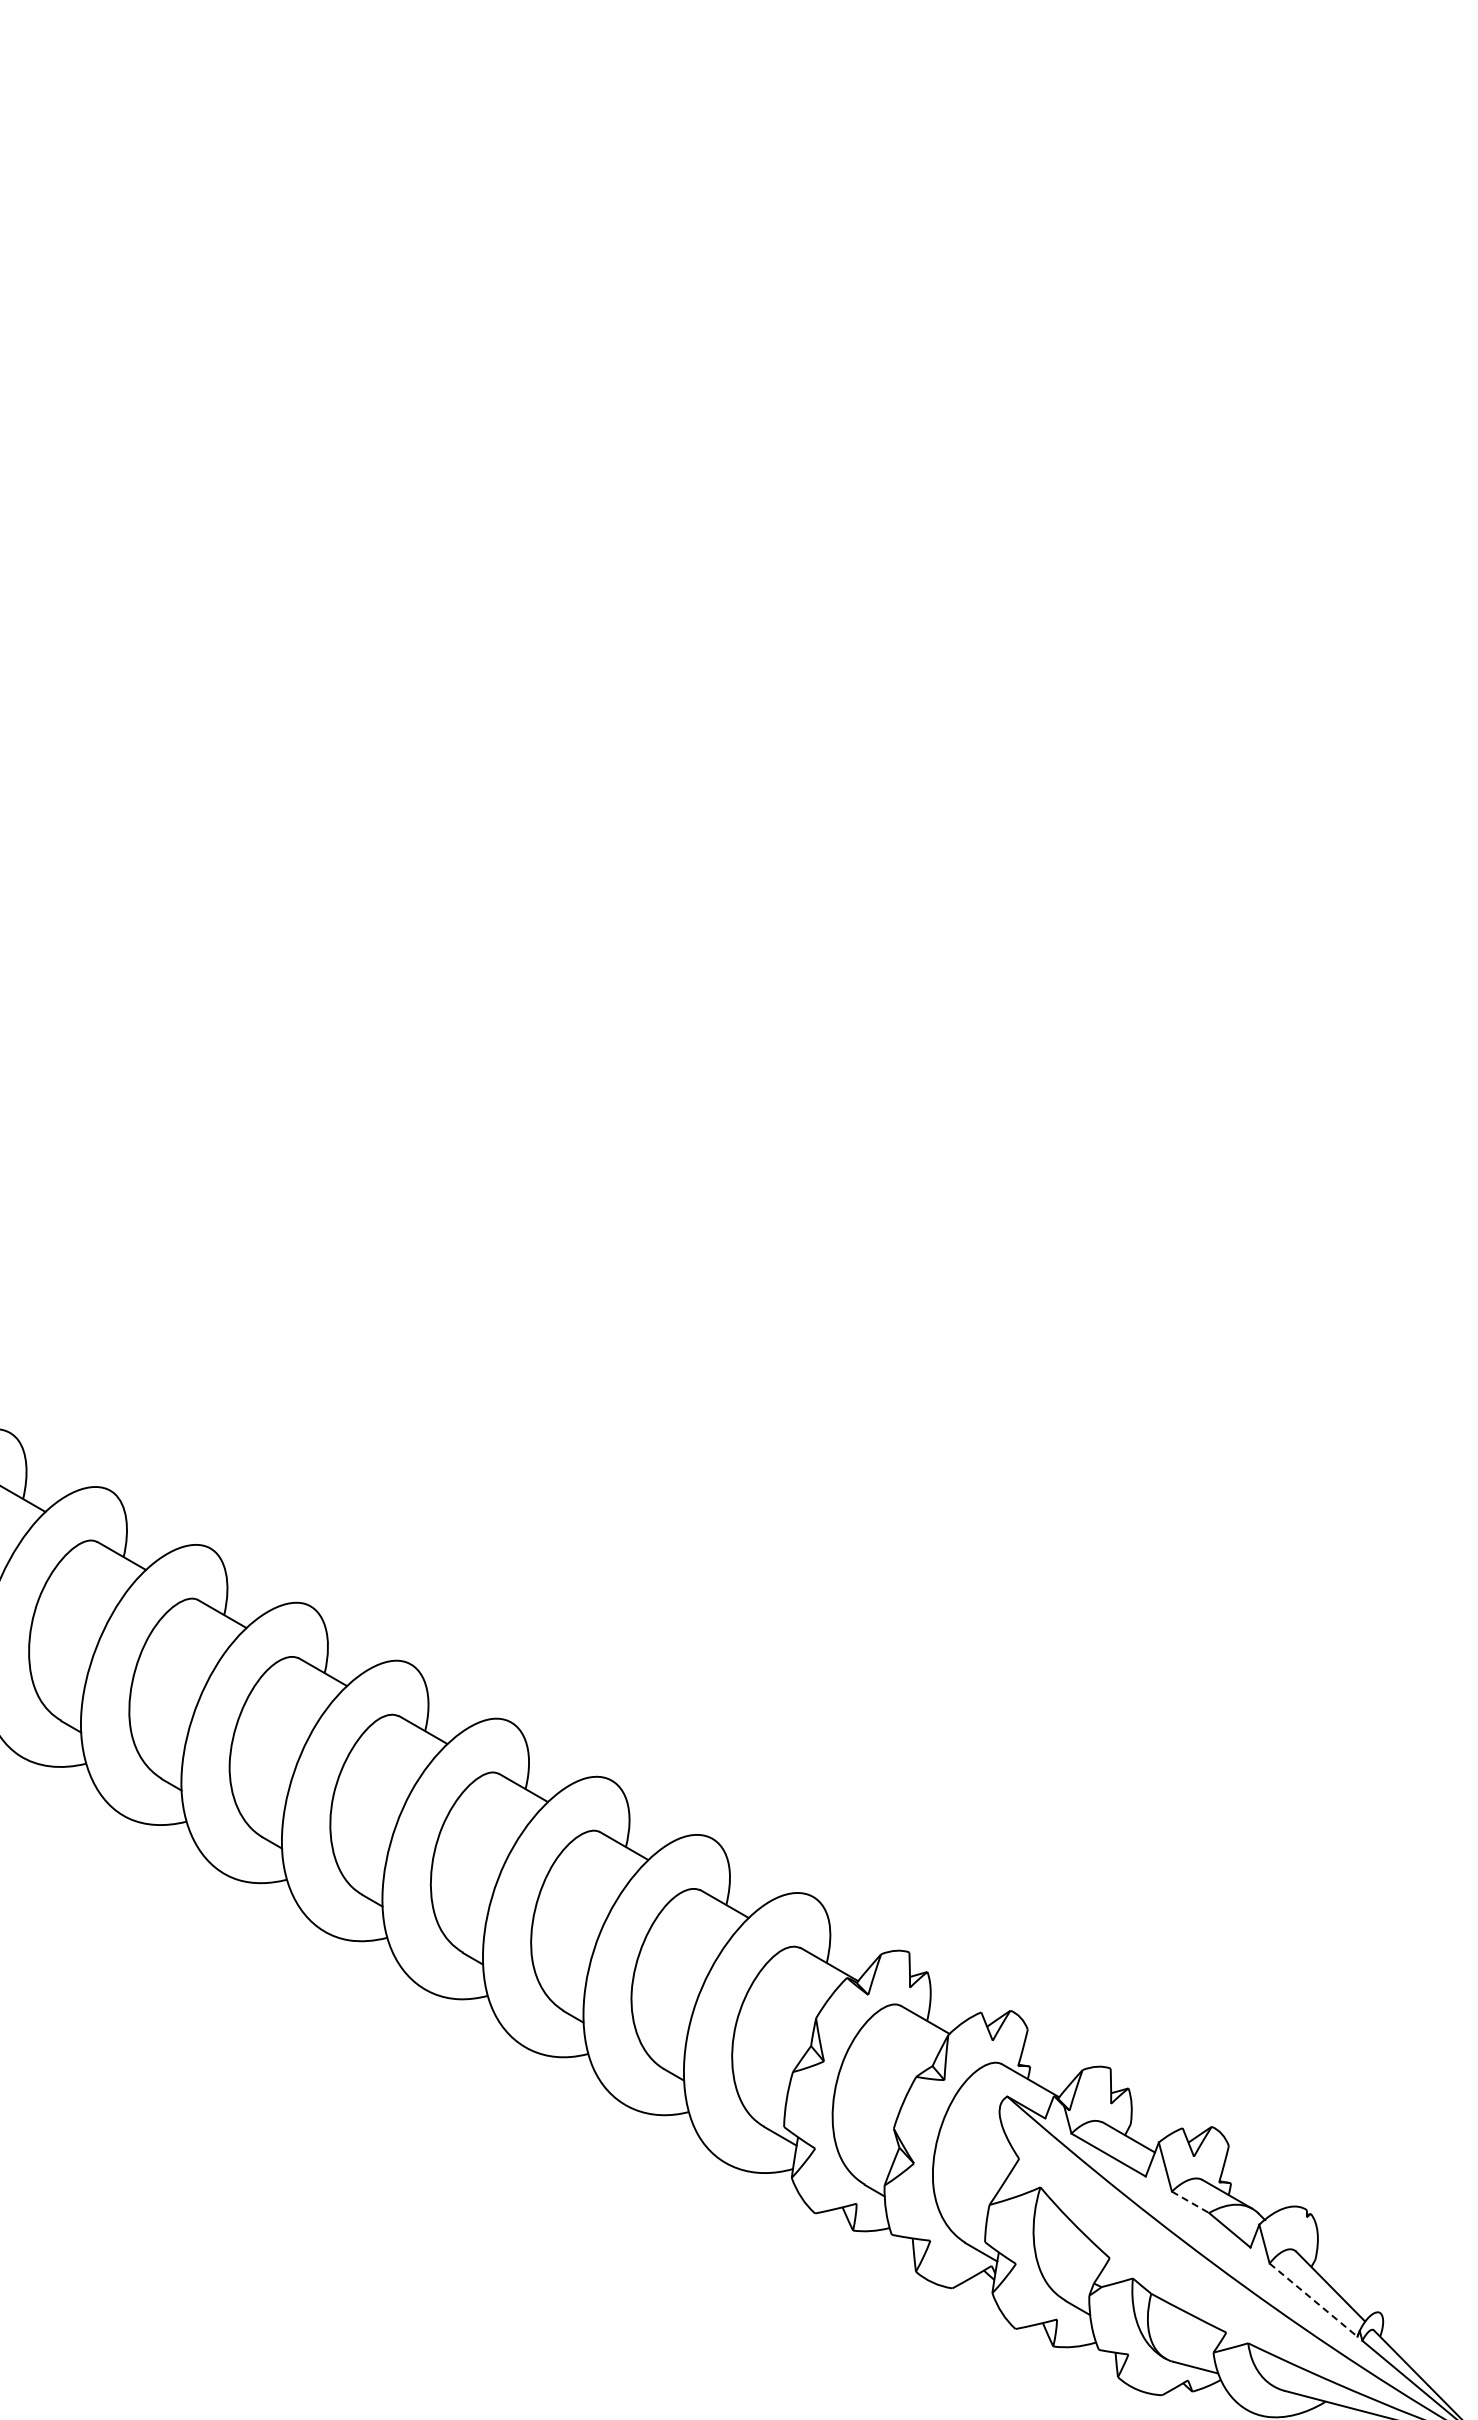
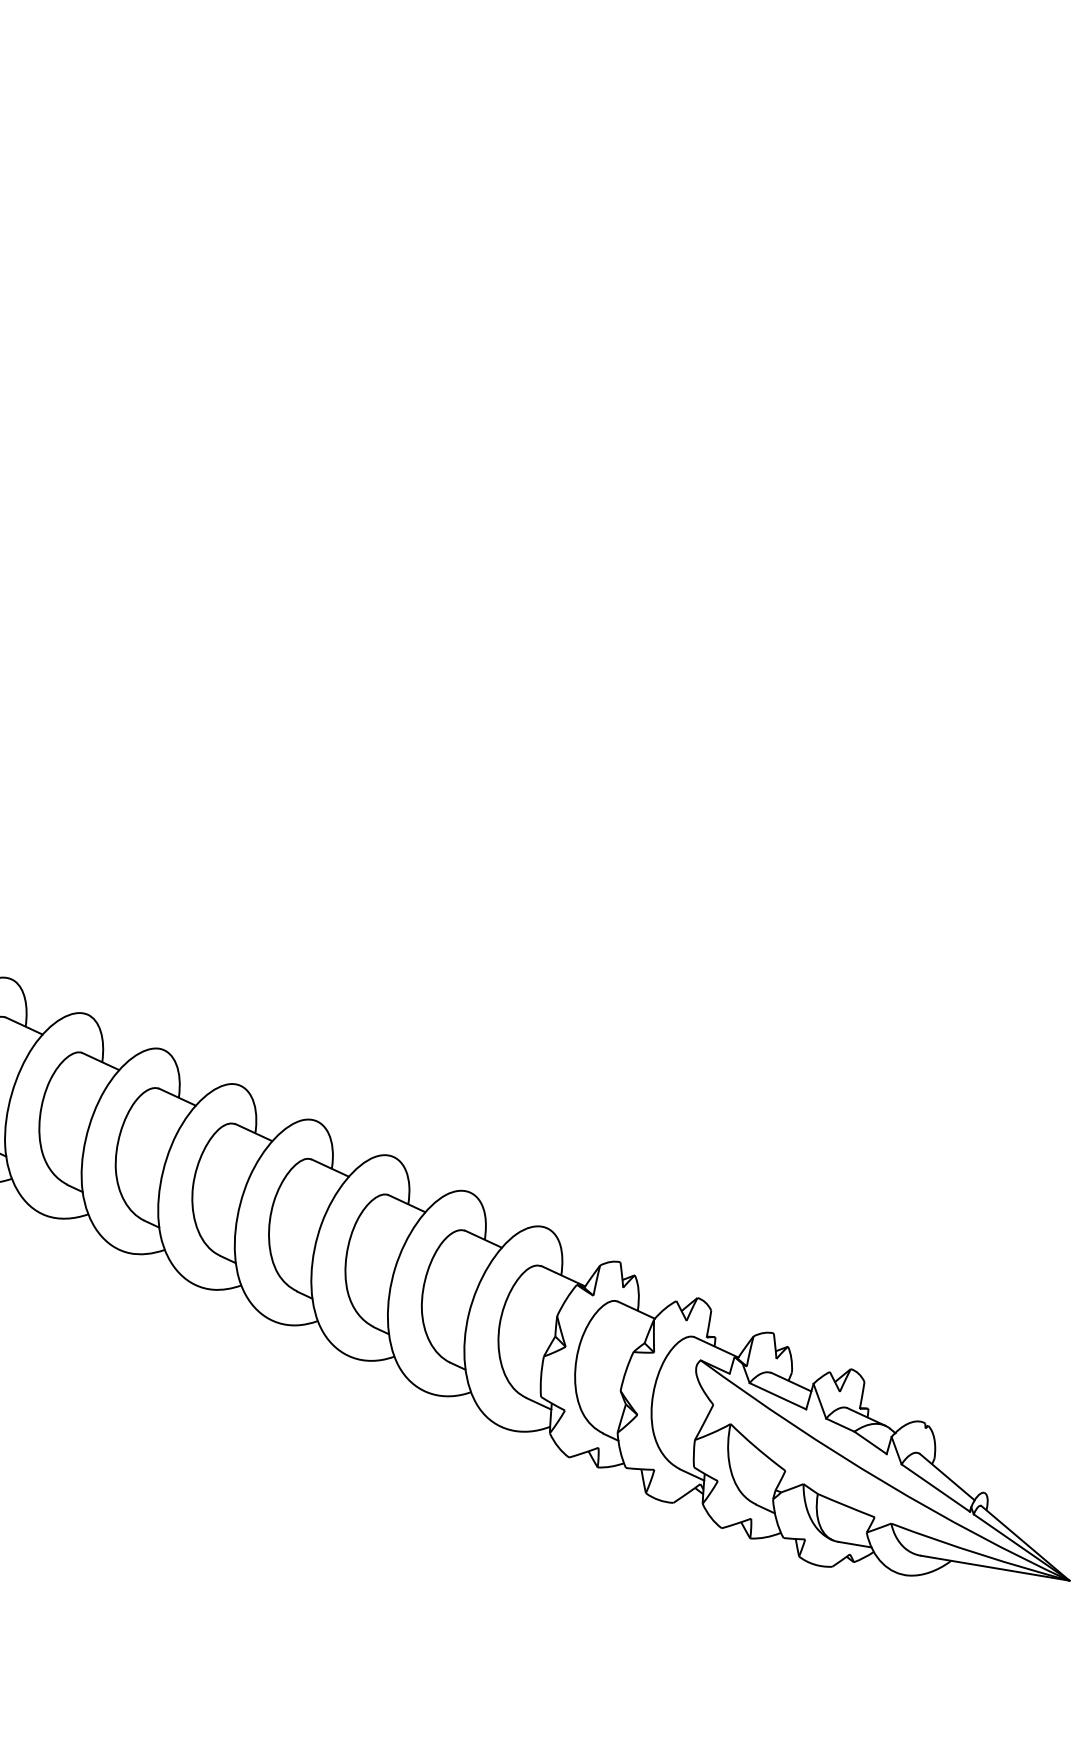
line: (1190, 2202) -> (840, 1425), dashed -> solid
line: (1313, 2300) -> (935, 1488), dashed -> solid

